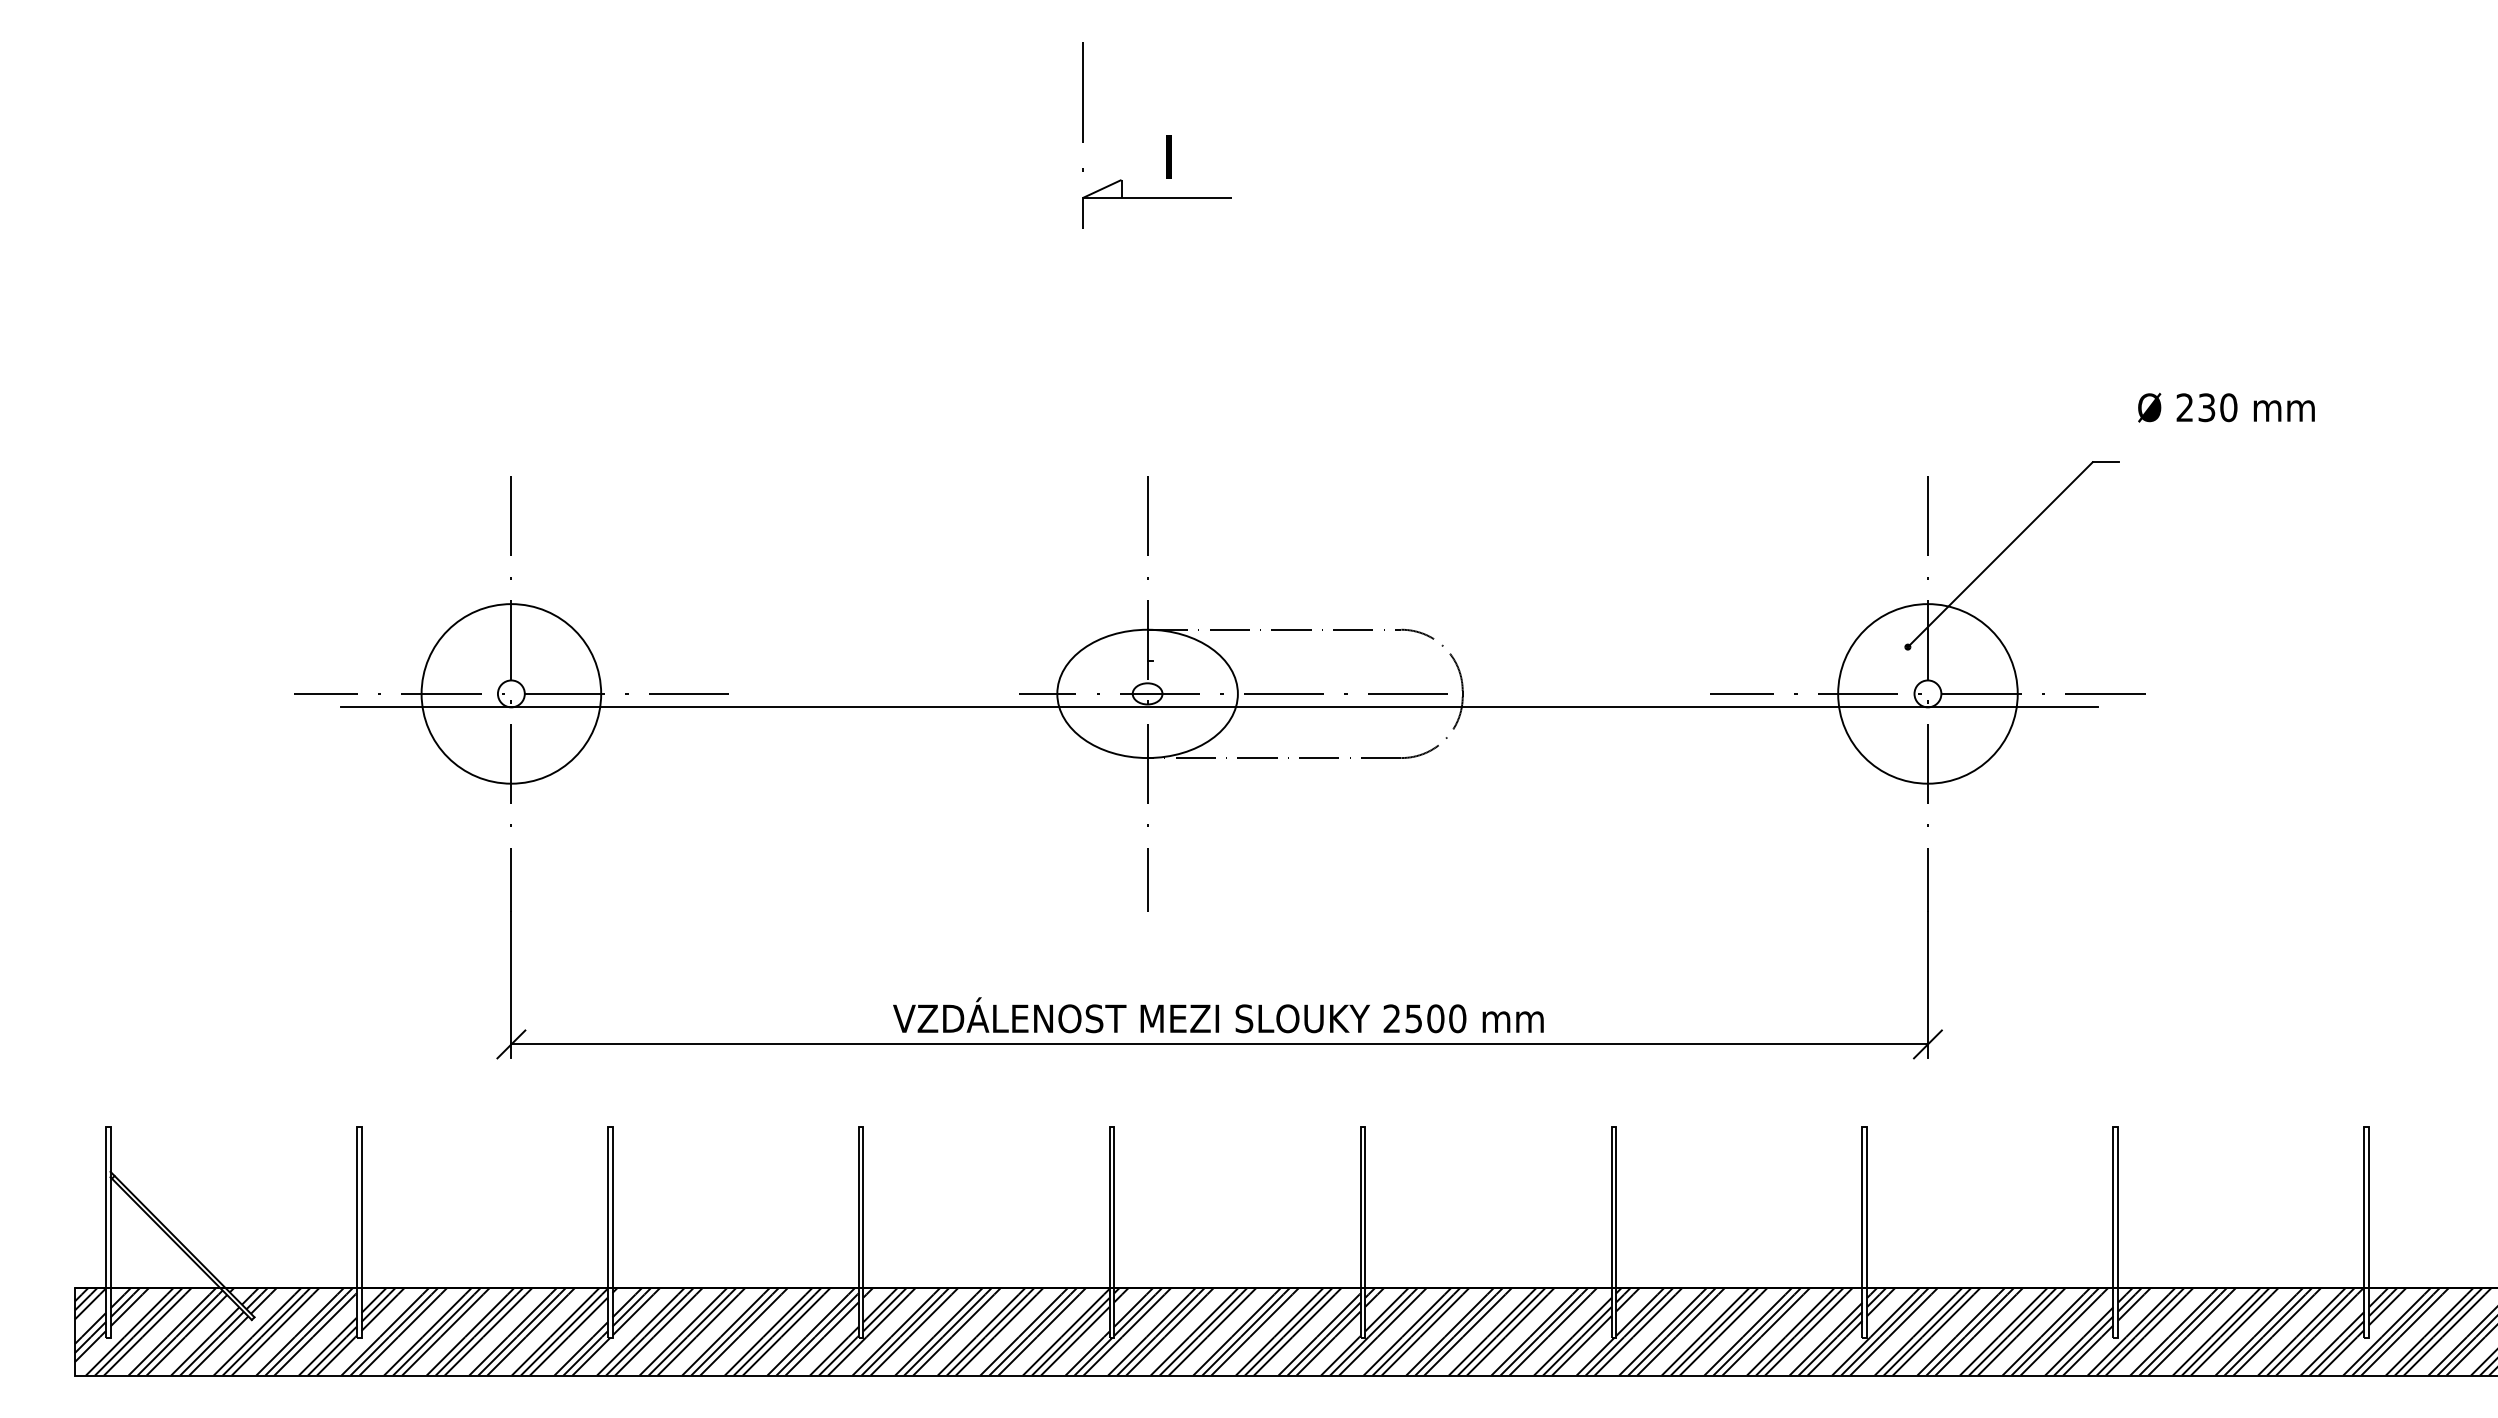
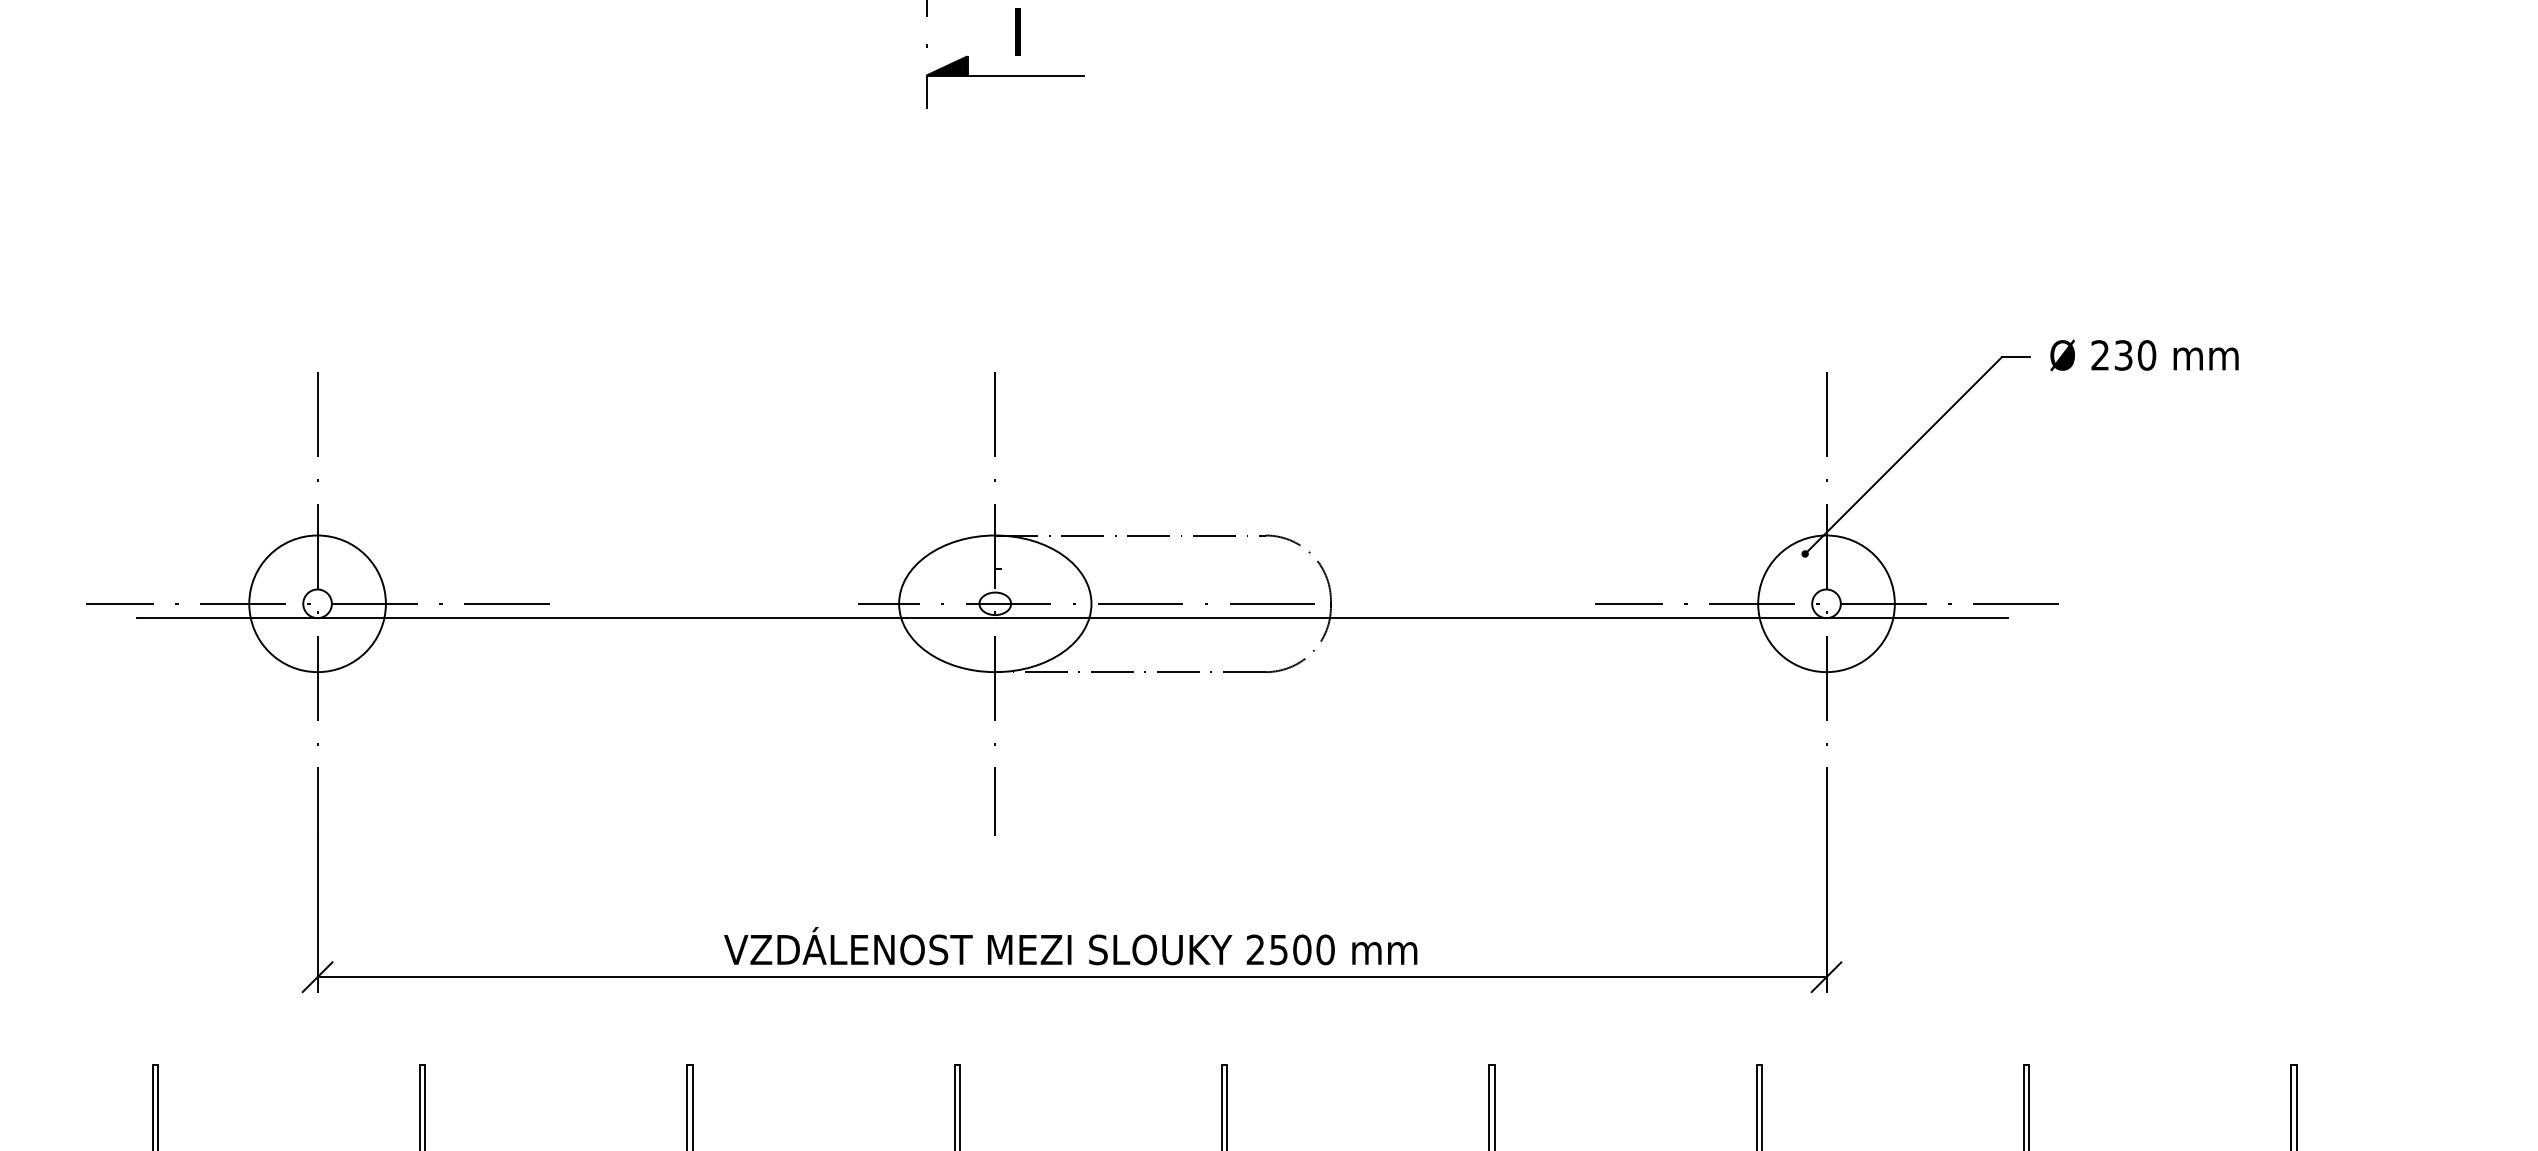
fill: (1102, 188) -> (947, 65), added
text: (2226, 407) -> (2144, 355), moved
circle: (511, 693) -> (317, 603), size x0.71
circle: (1927, 693) -> (1826, 603), size x0.71

